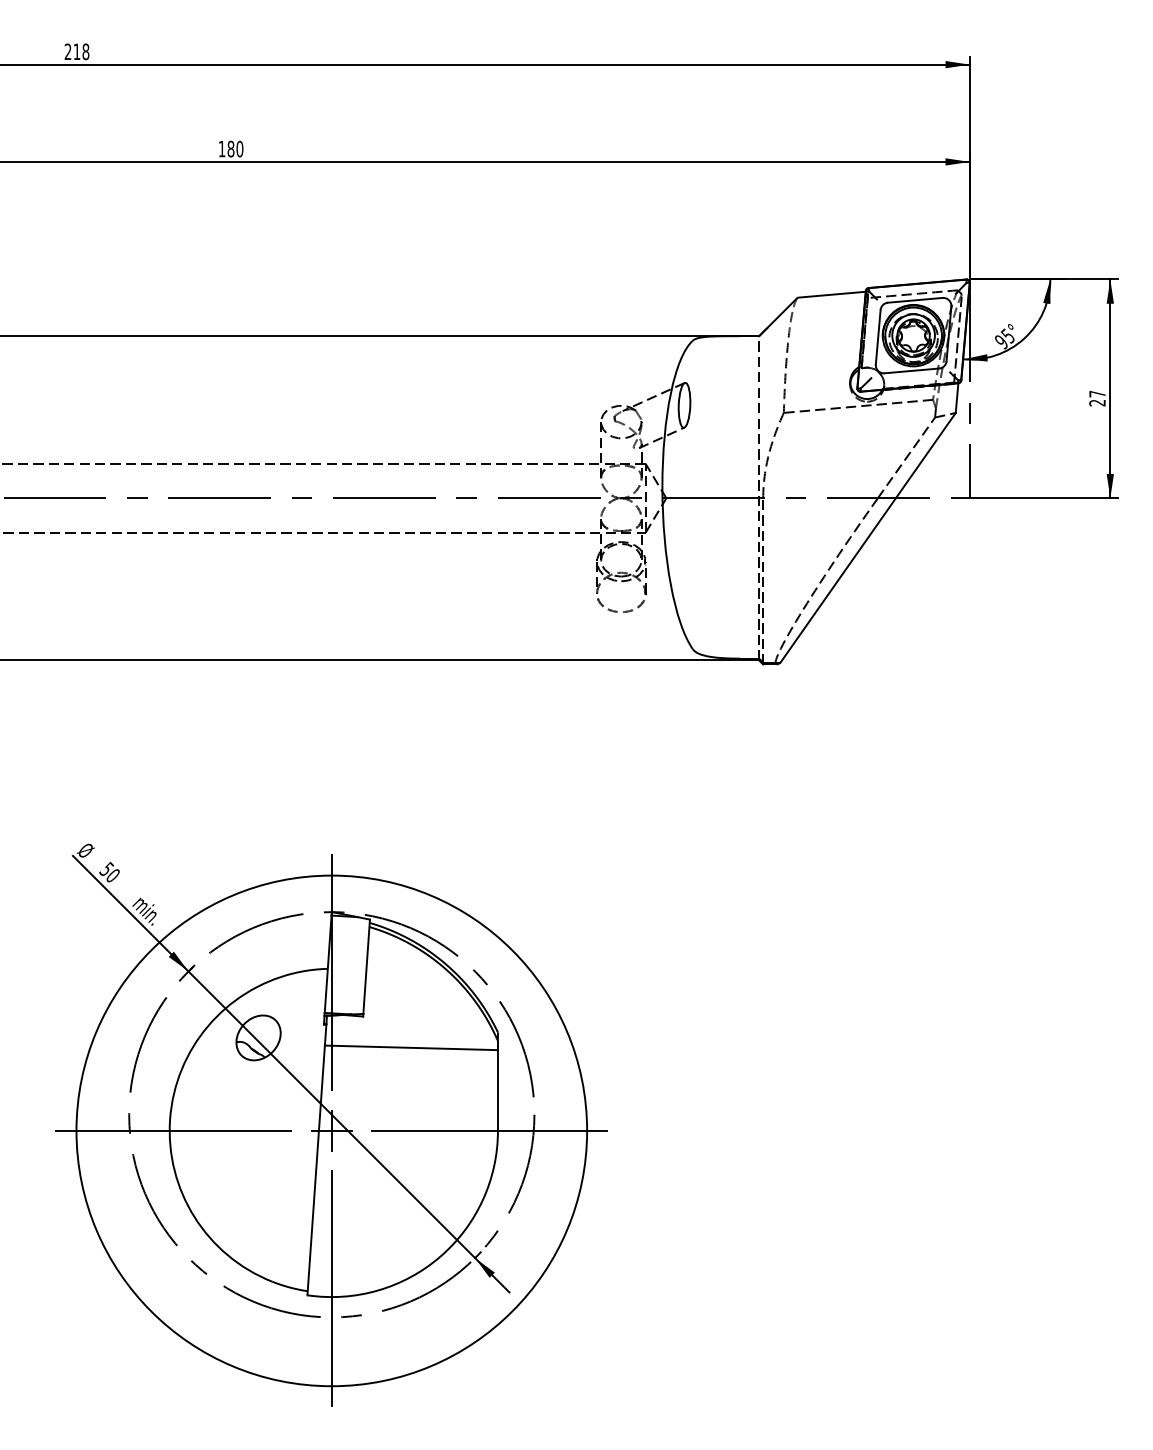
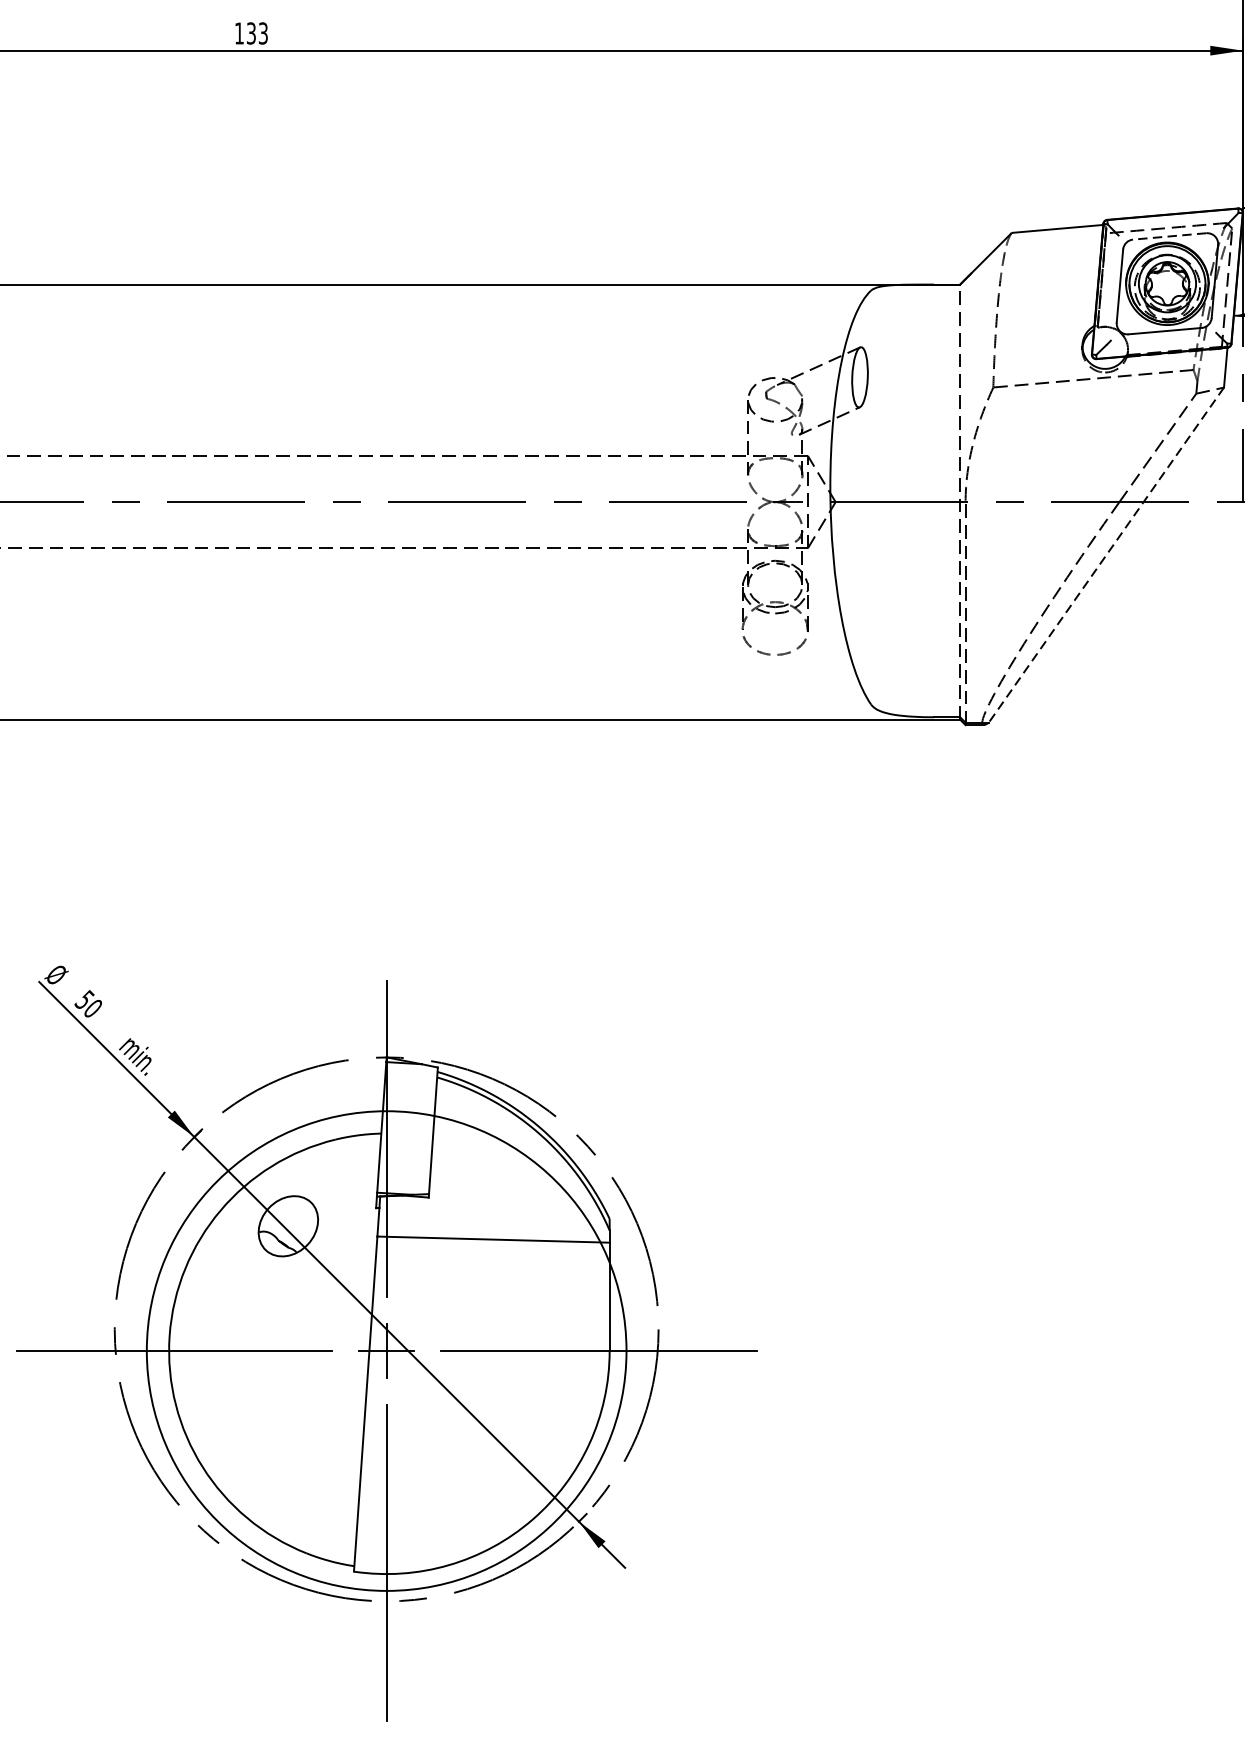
text: (235, 148) -> (257, 32), 180 -> 133
line: (914, 300) -> (1168, 236), solid -> dashed
line: (868, 537) -> (1106, 554), solid -> dashed
circle: (331, 1130) -> (386, 1350), size x0.7

